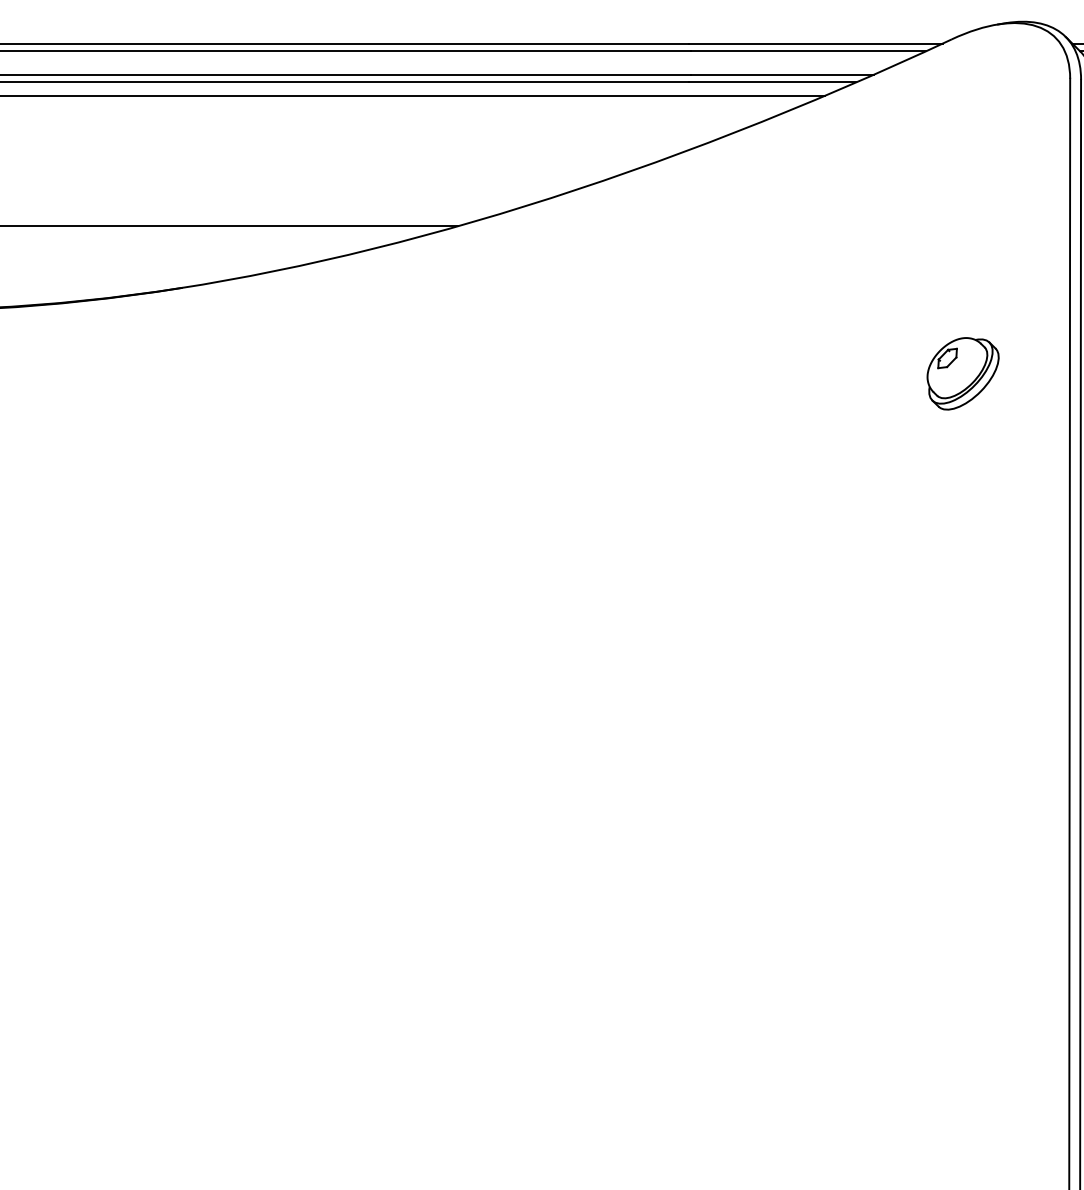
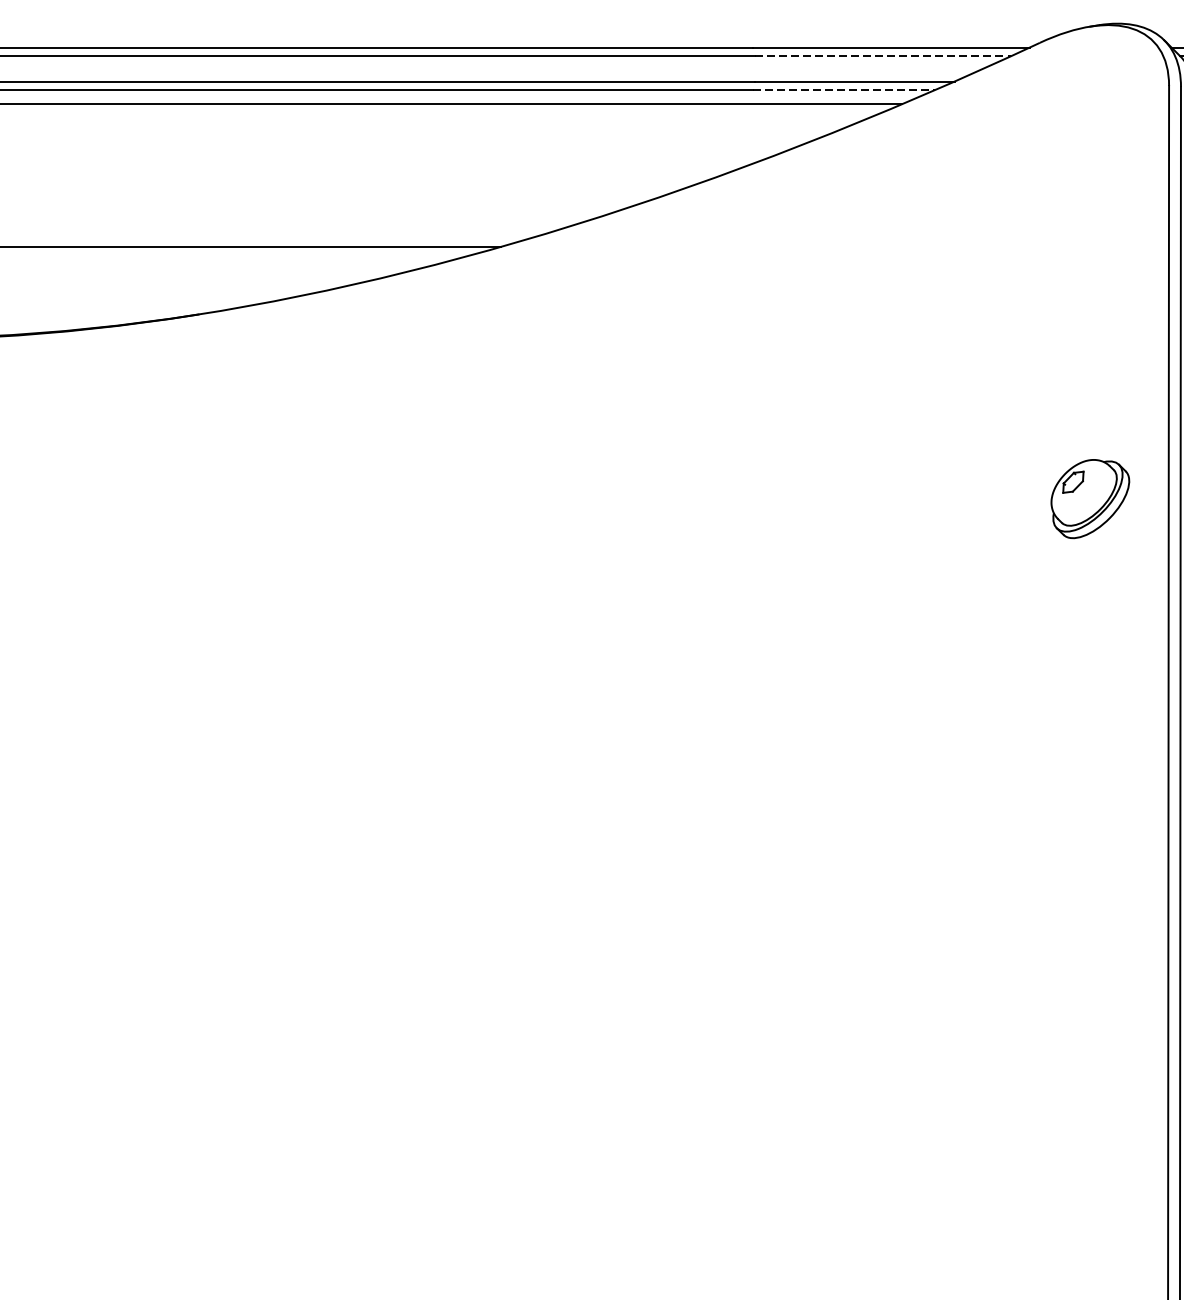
line: (808, 51) -> (883, 56), solid -> dashed
line: (773, 82) -> (844, 90), solid -> dashed
part: (962, 373) -> (1089, 498), moved

